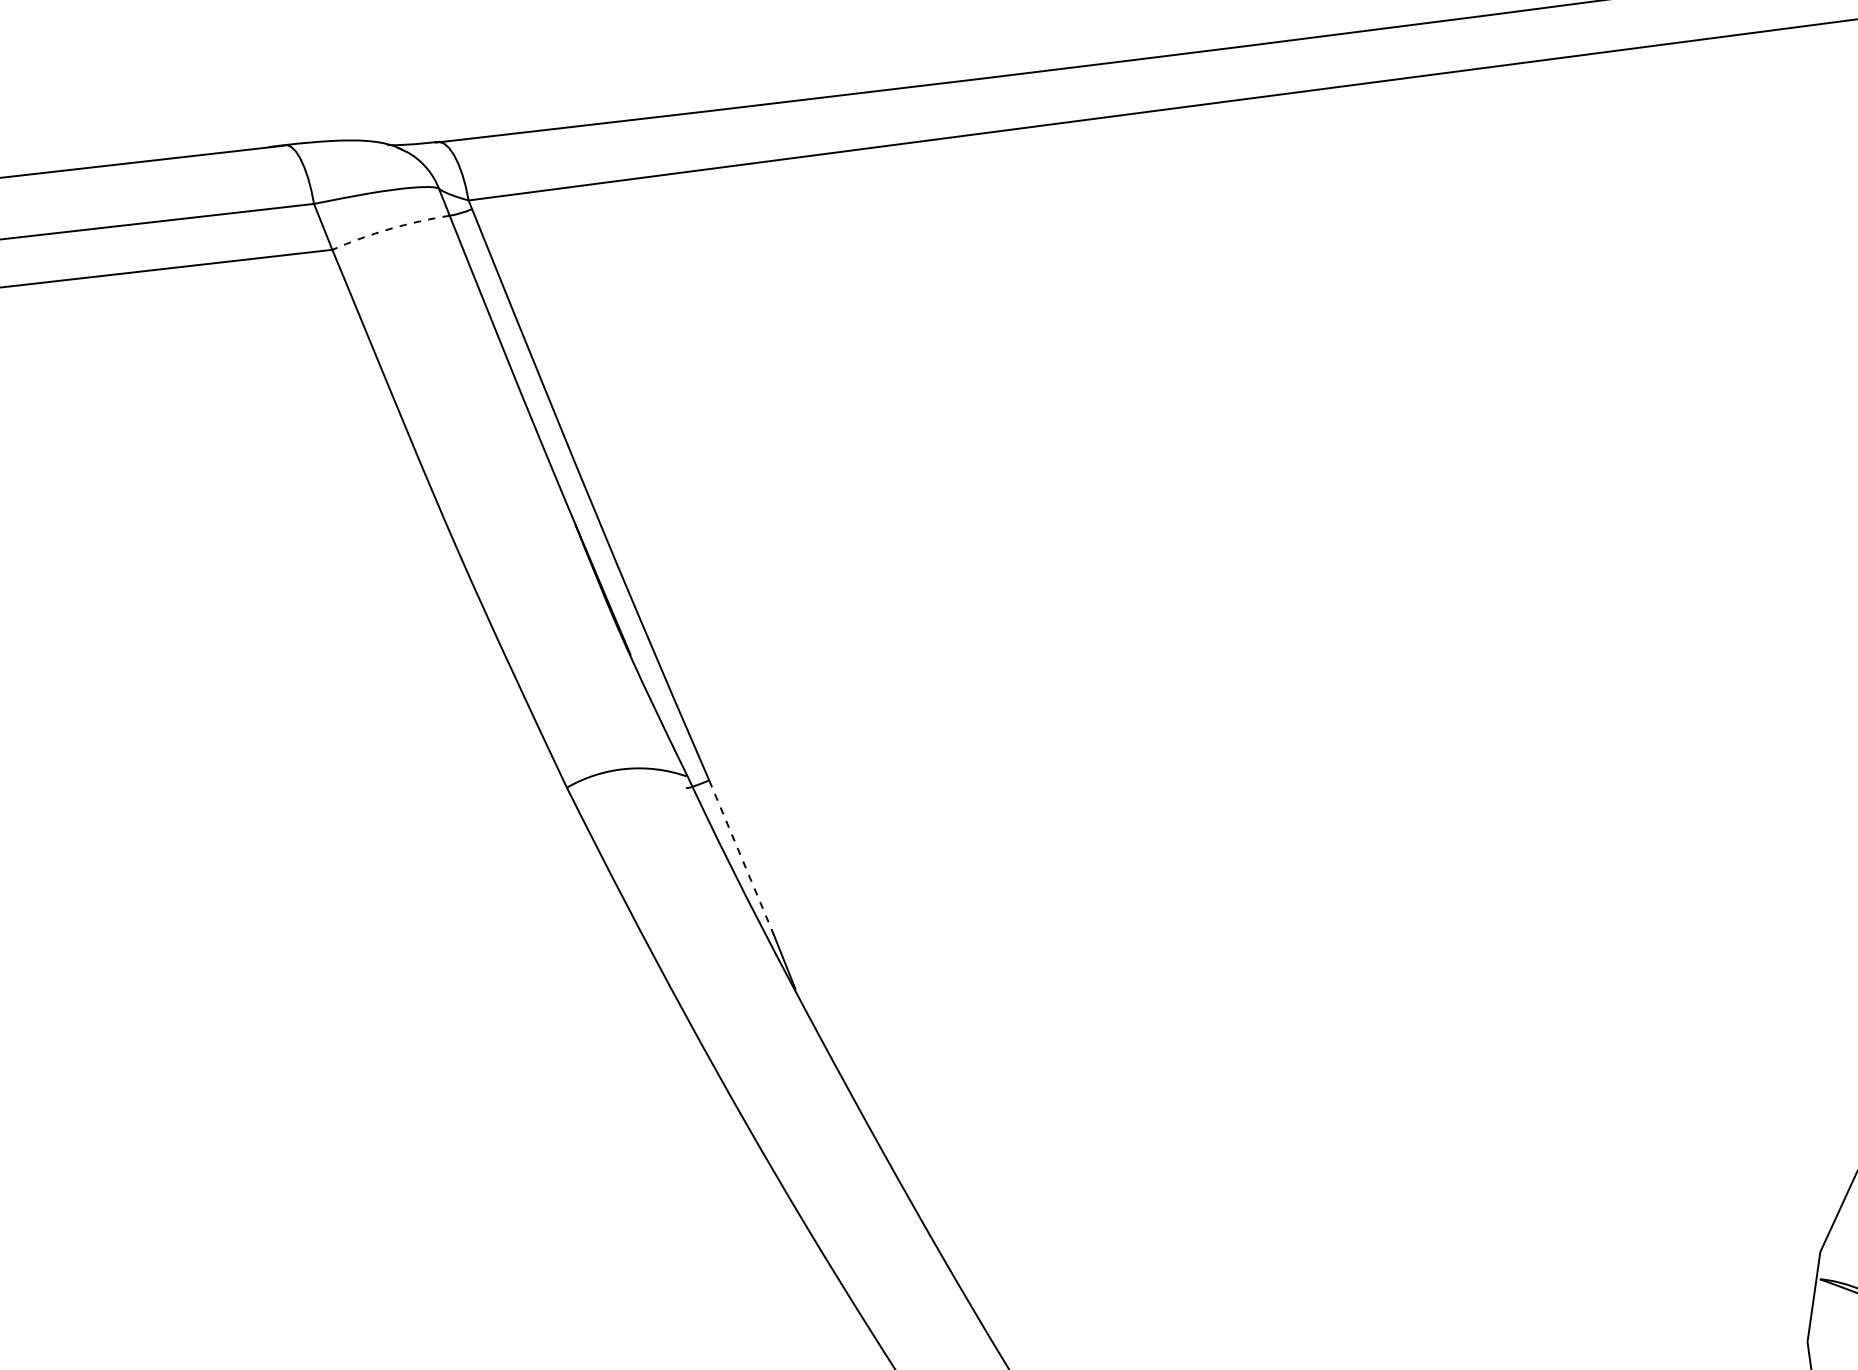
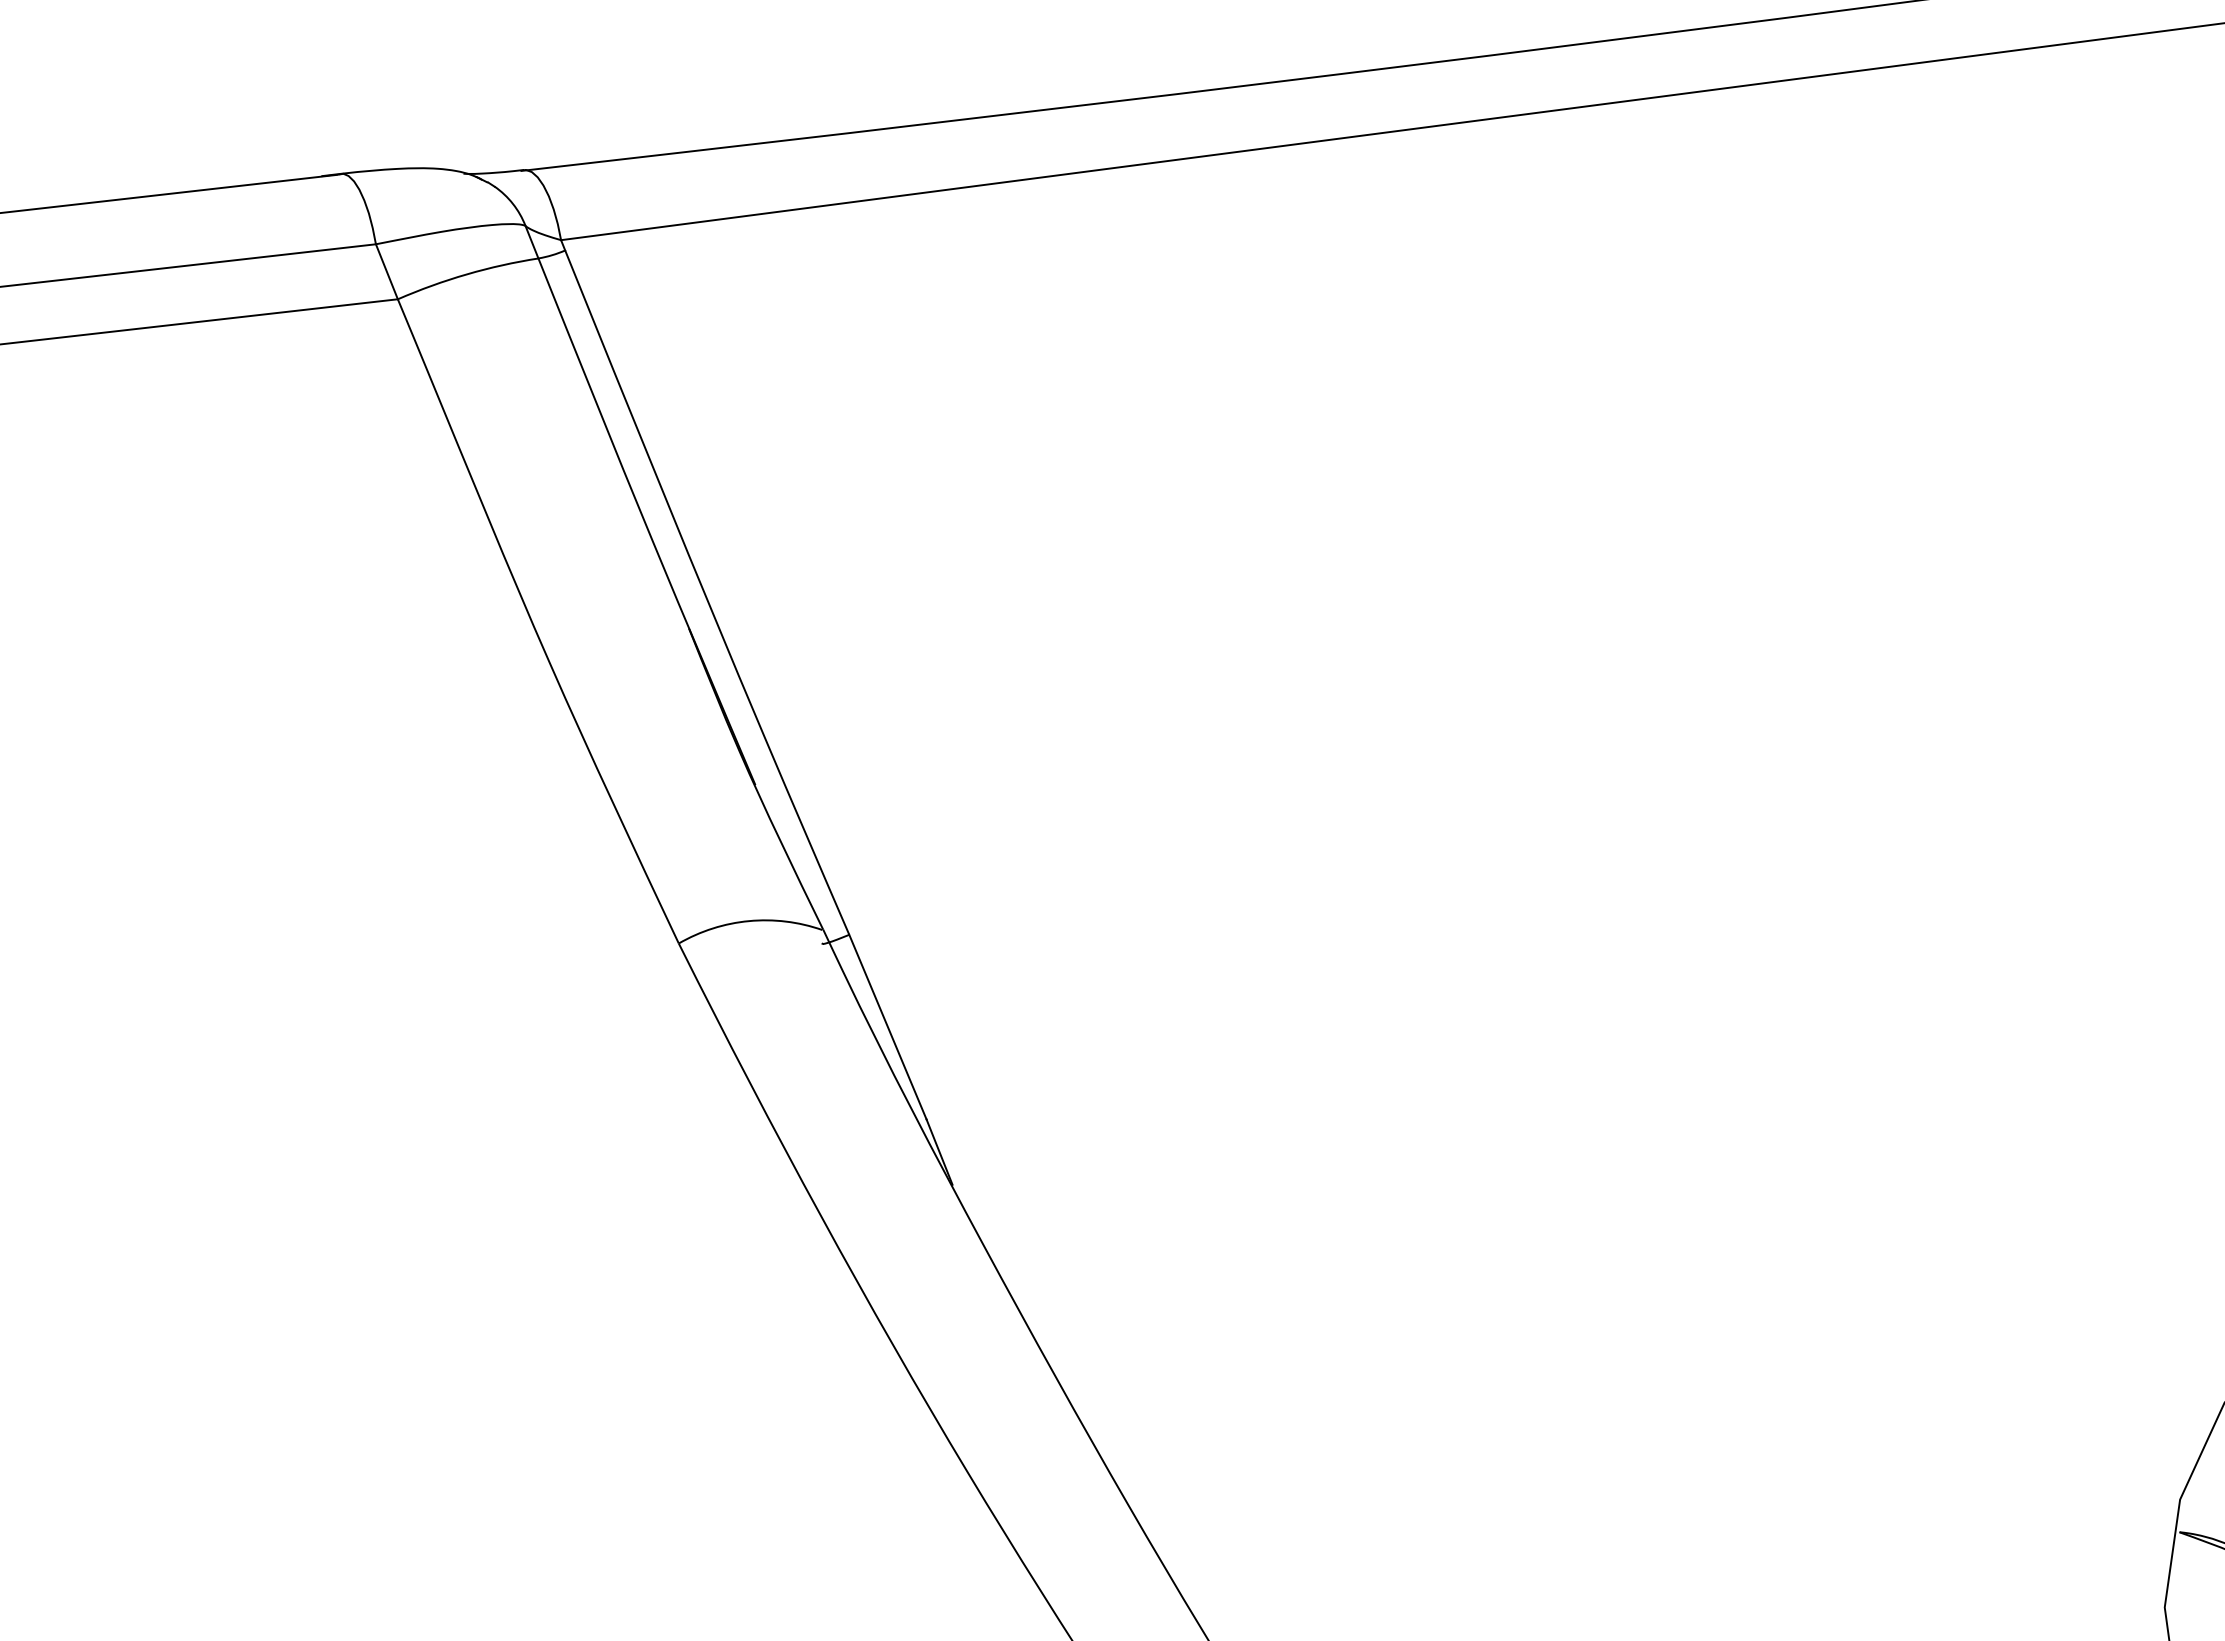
arc: (389, 229) -> (466, 274), dashed -> solid
line: (741, 857) -> (888, 1027), dashed -> solid

